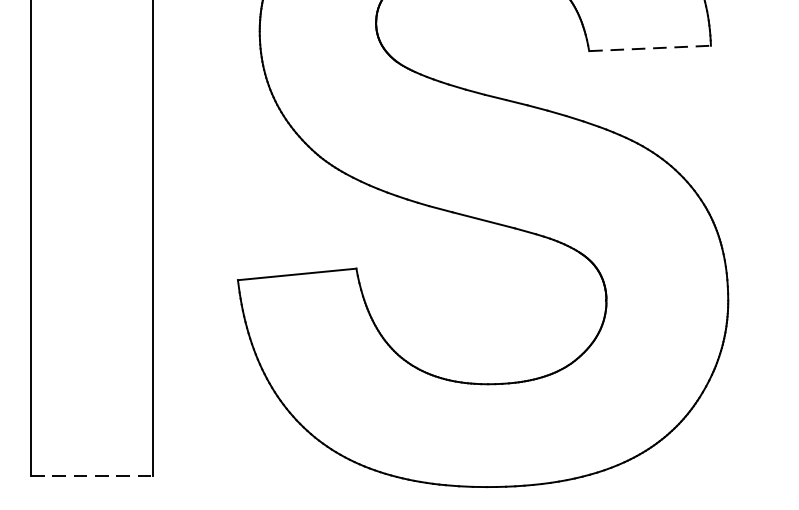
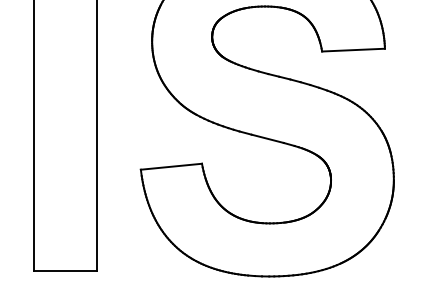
line: (651, 49) -> (354, 50), dashed -> solid
line: (93, 475) -> (66, 270), dashed -> solid

